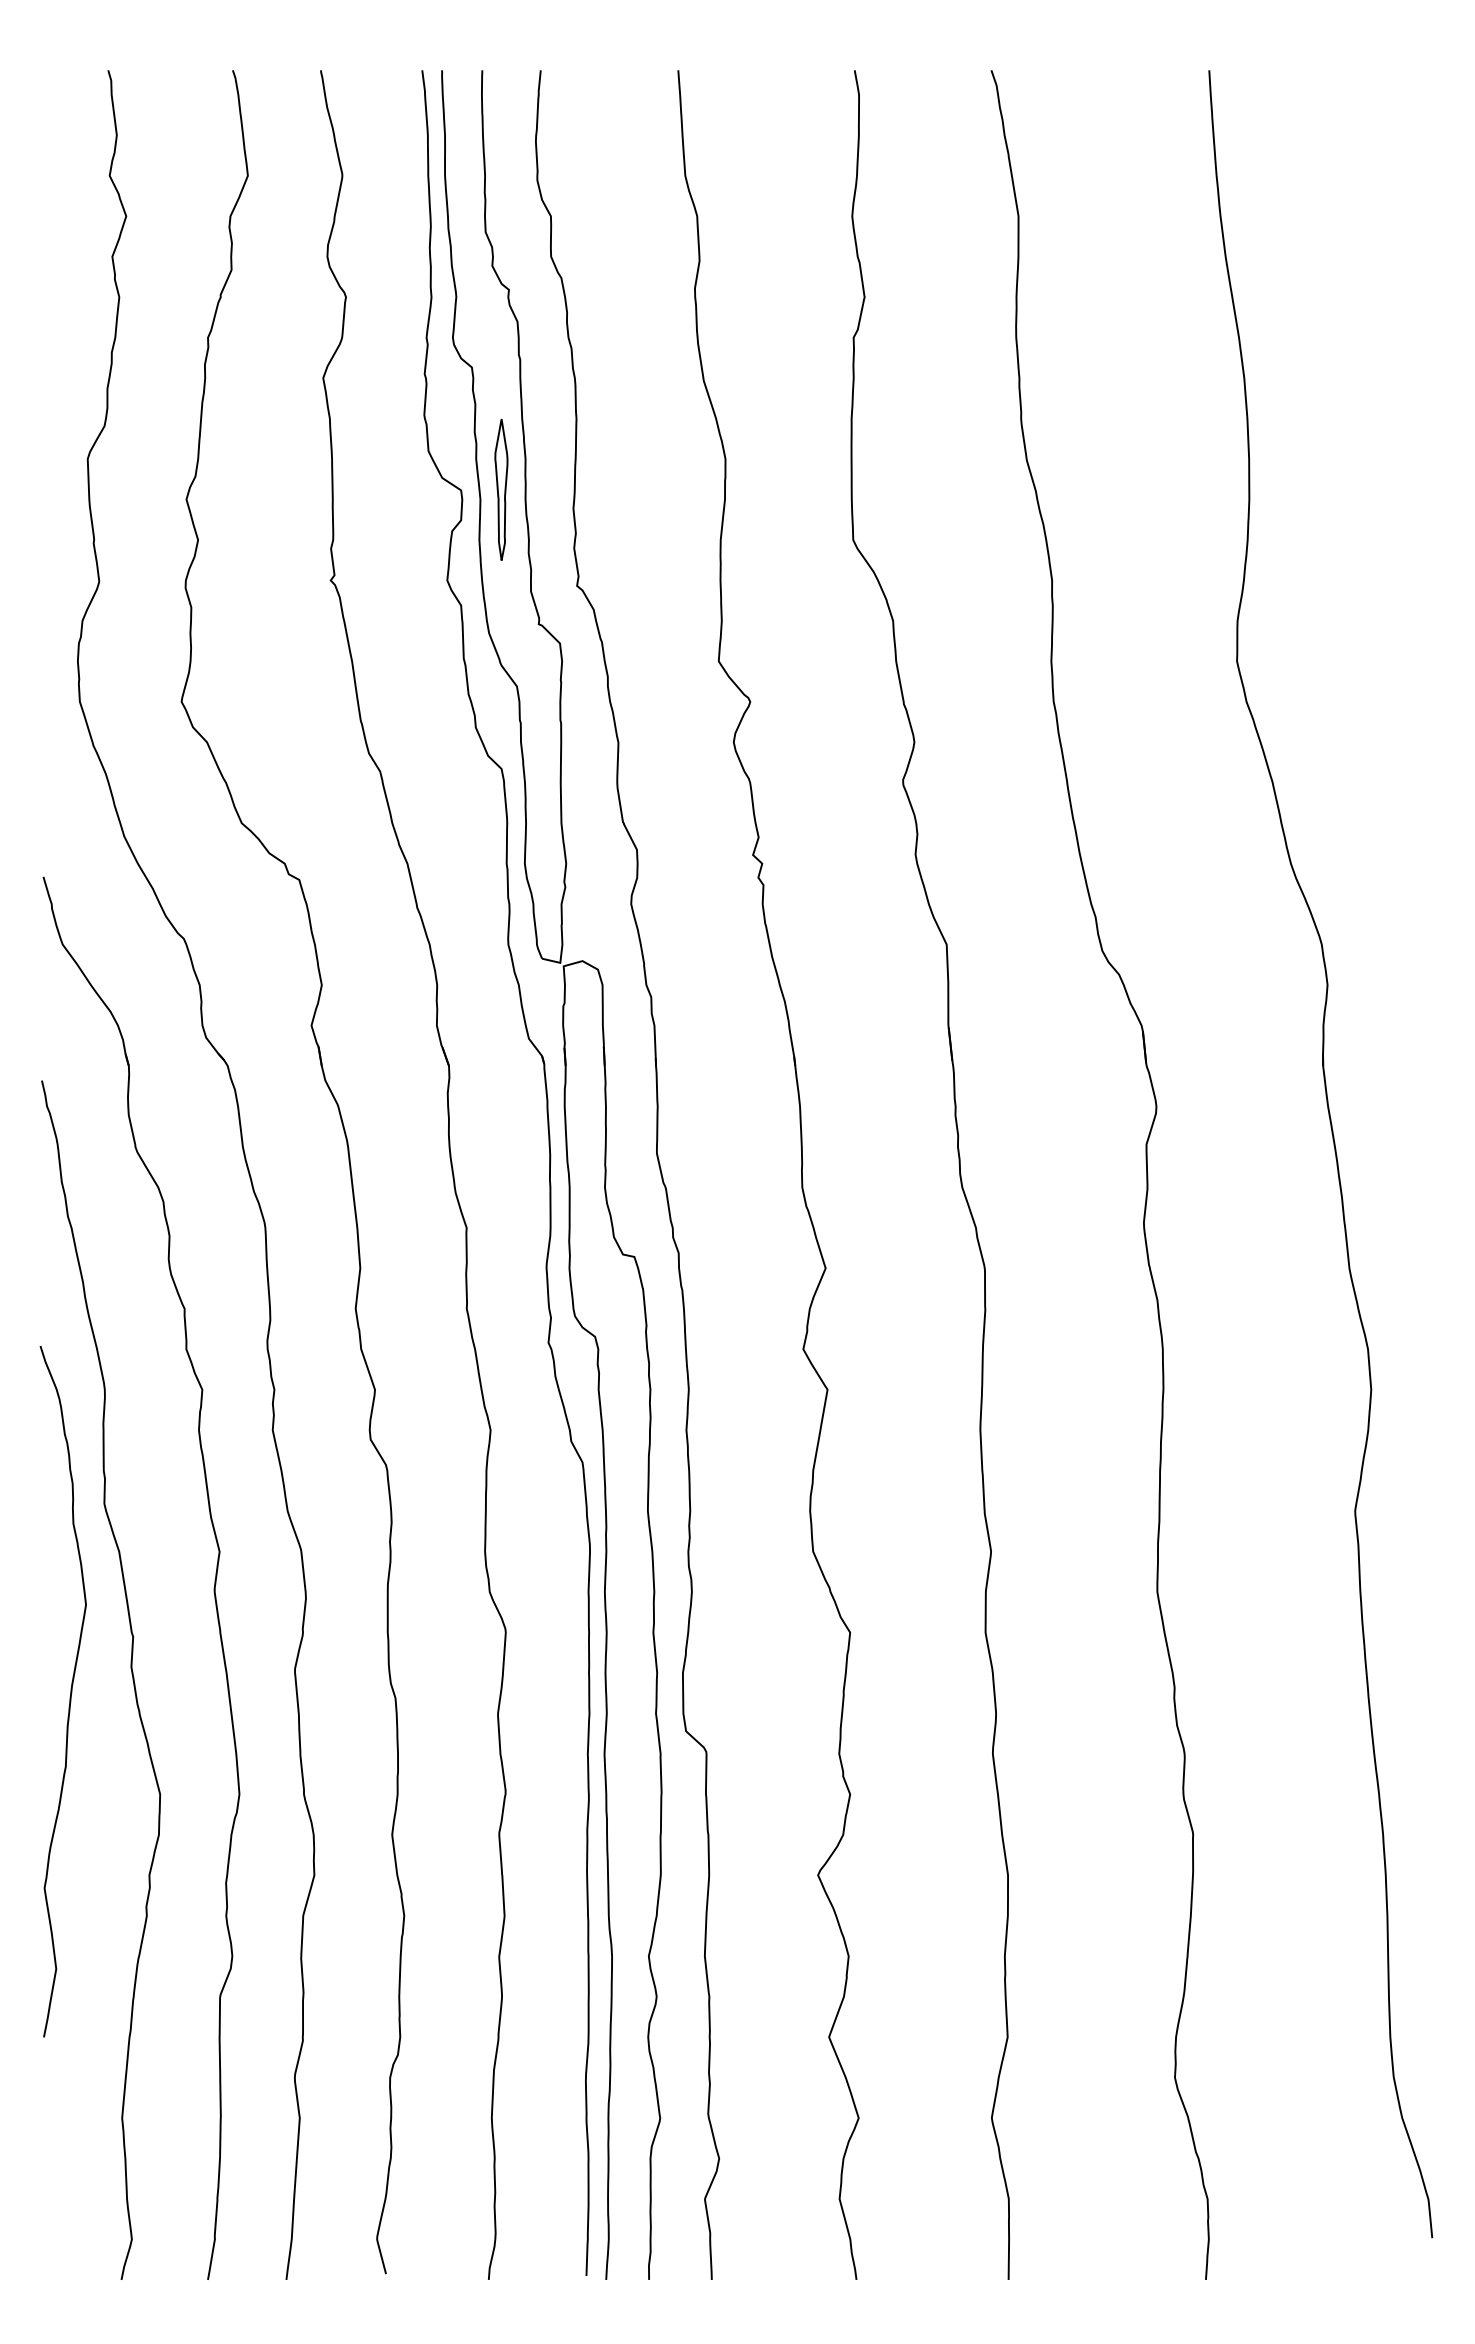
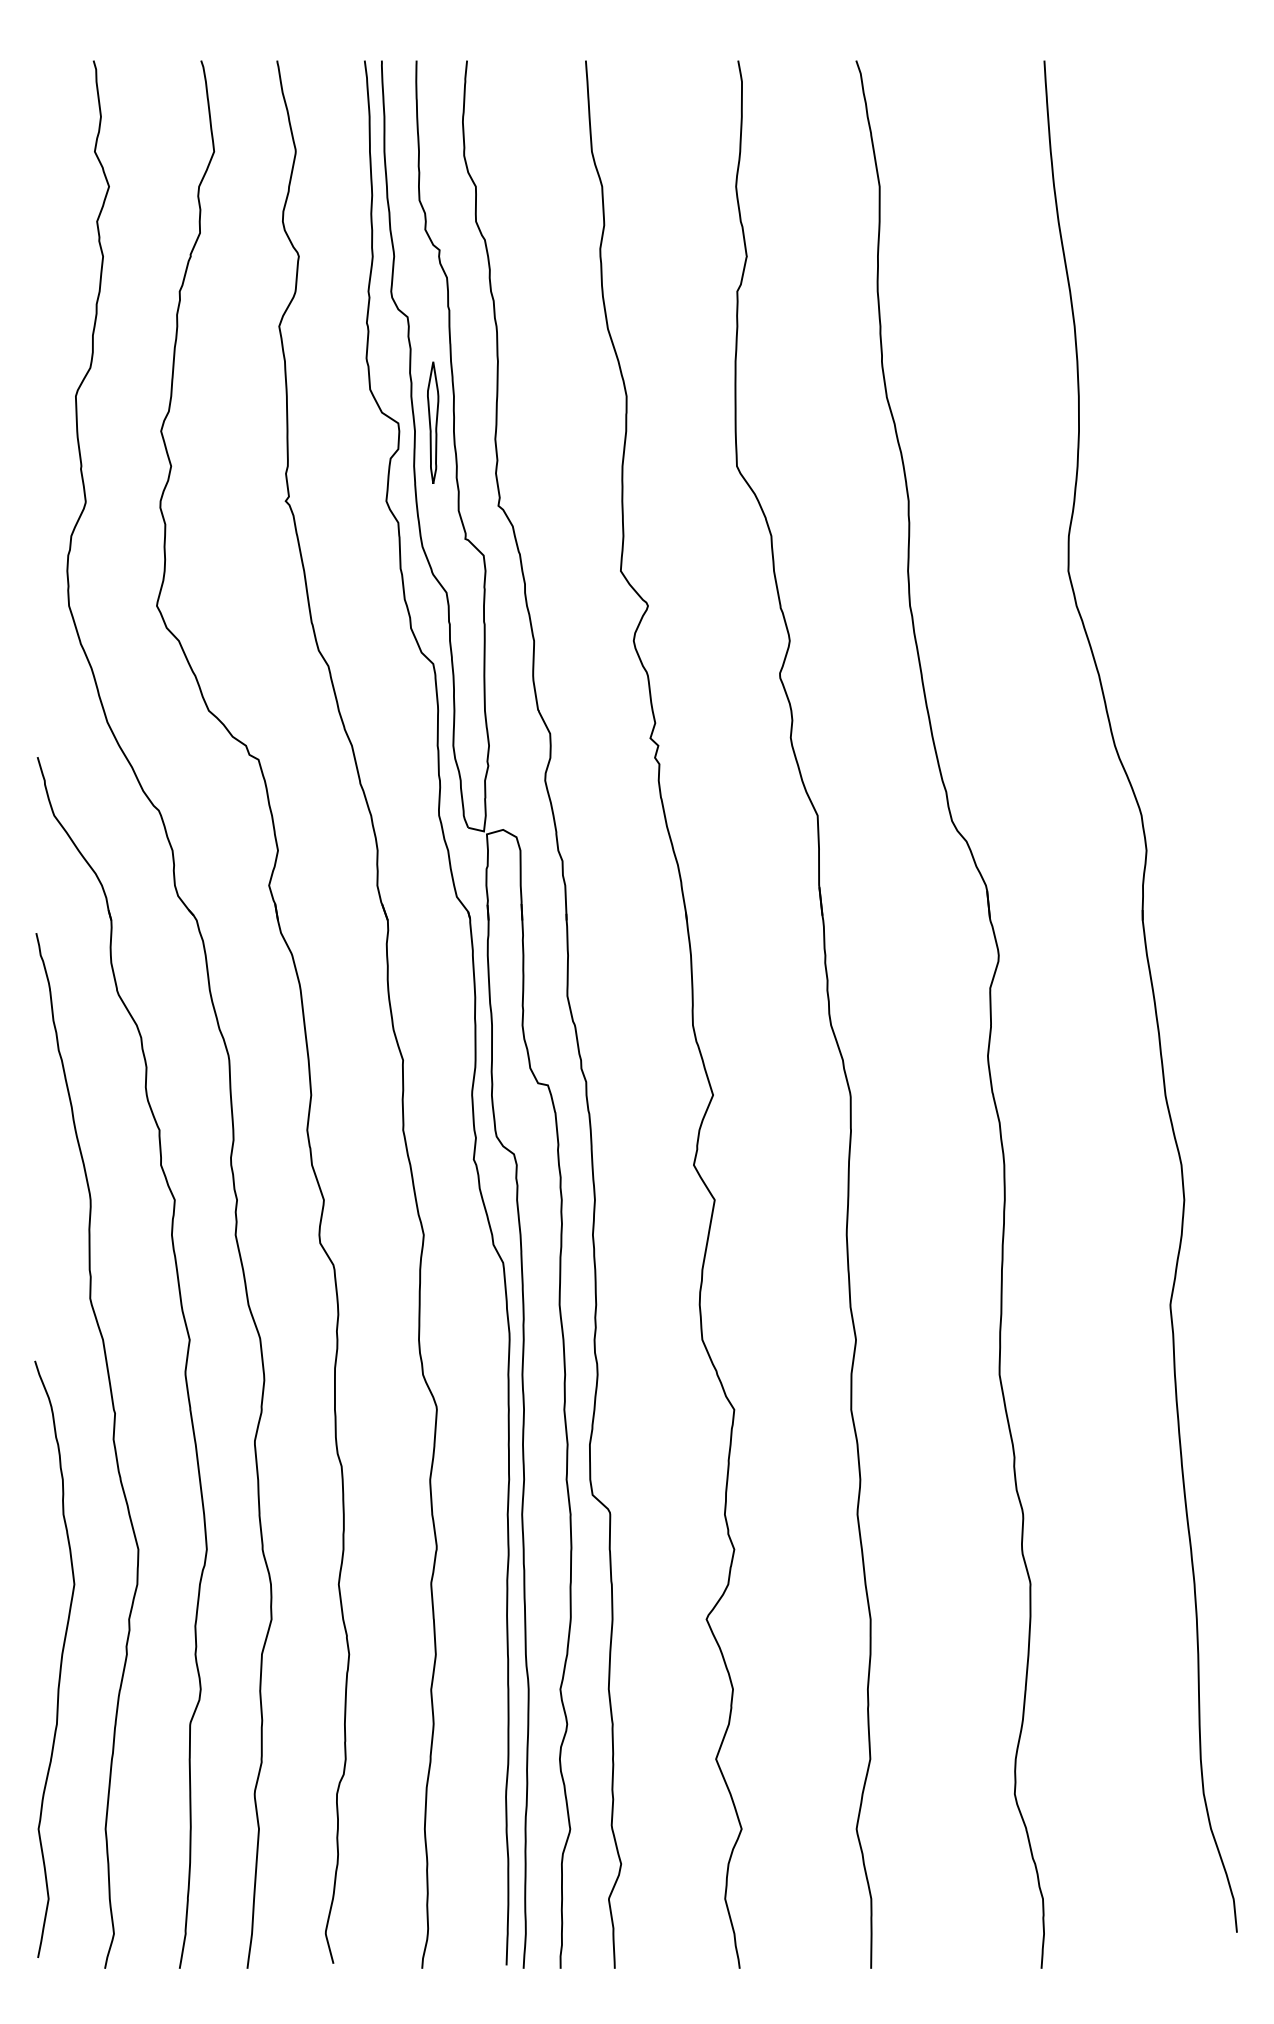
curve: (70, 1691) -> (60, 1659), moved

